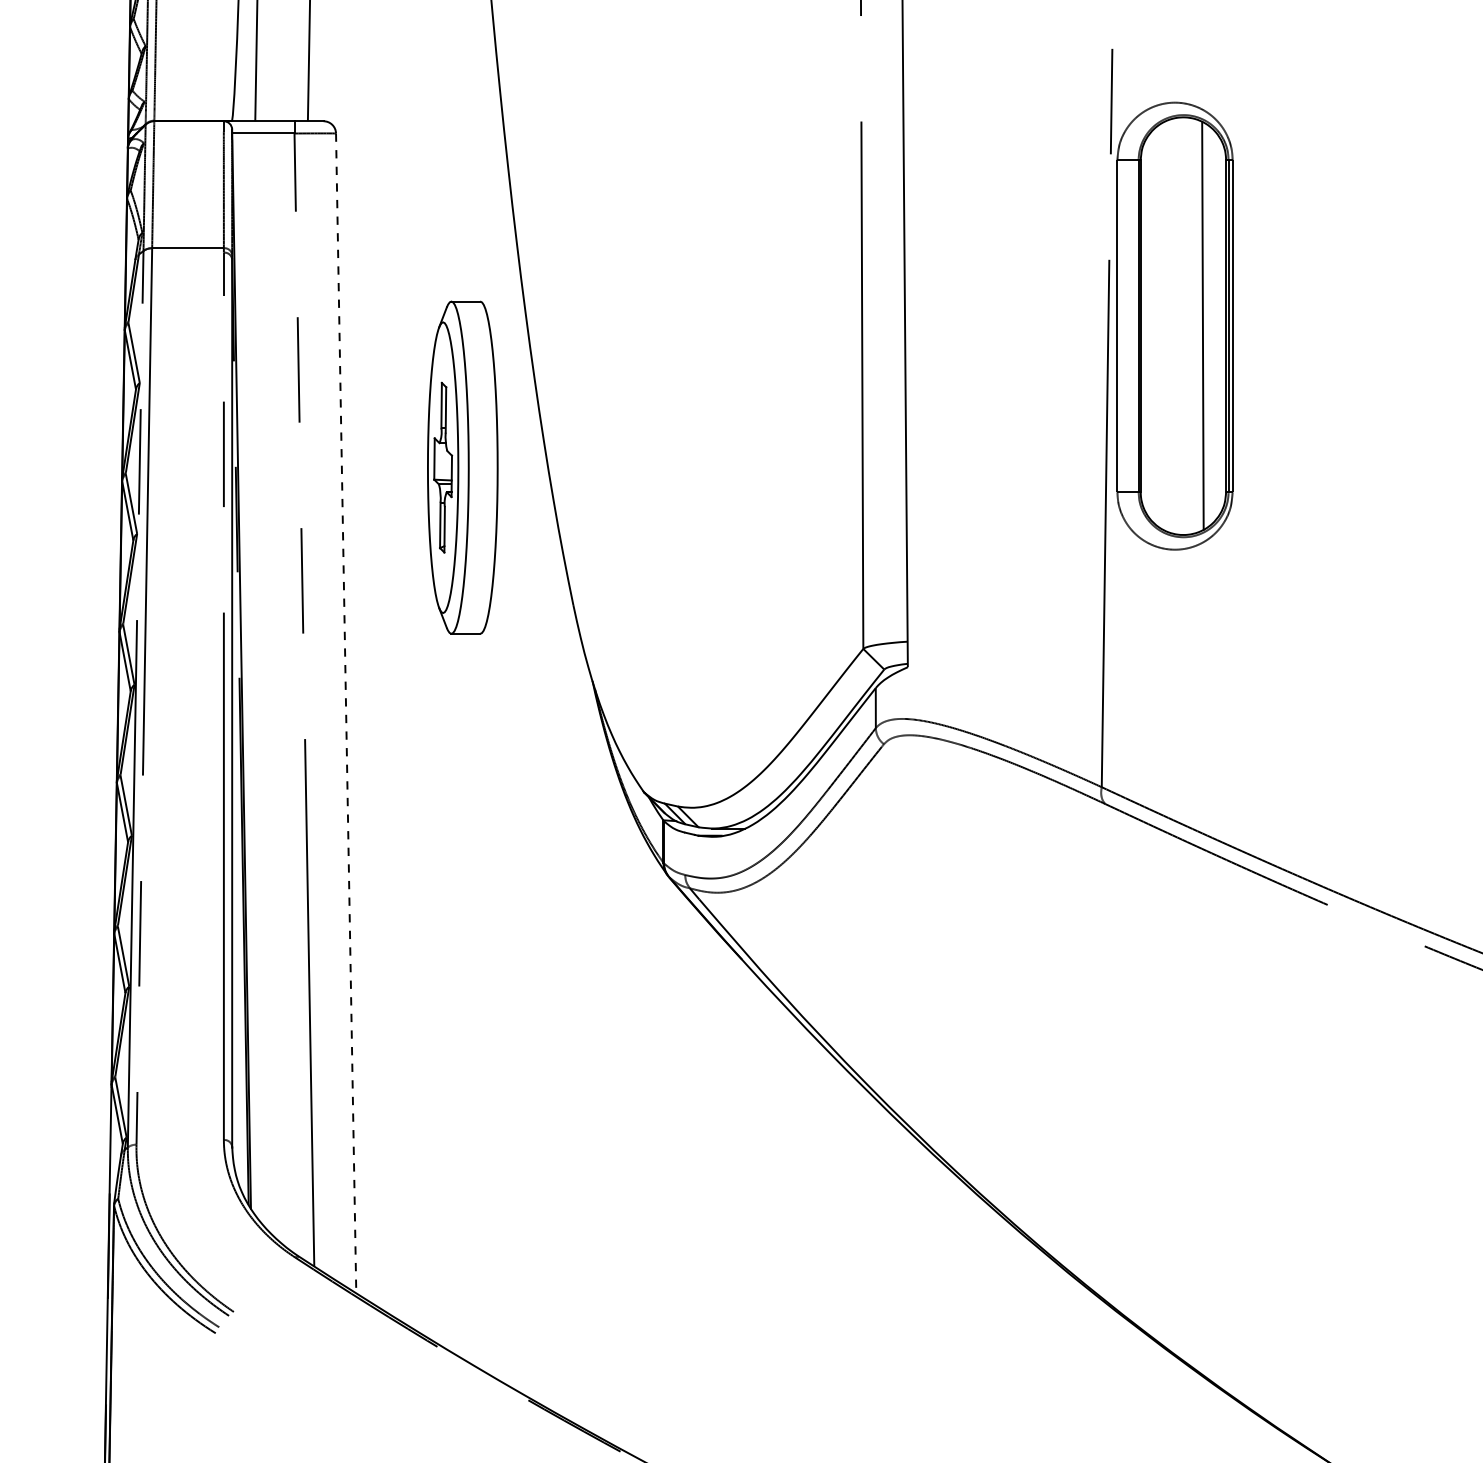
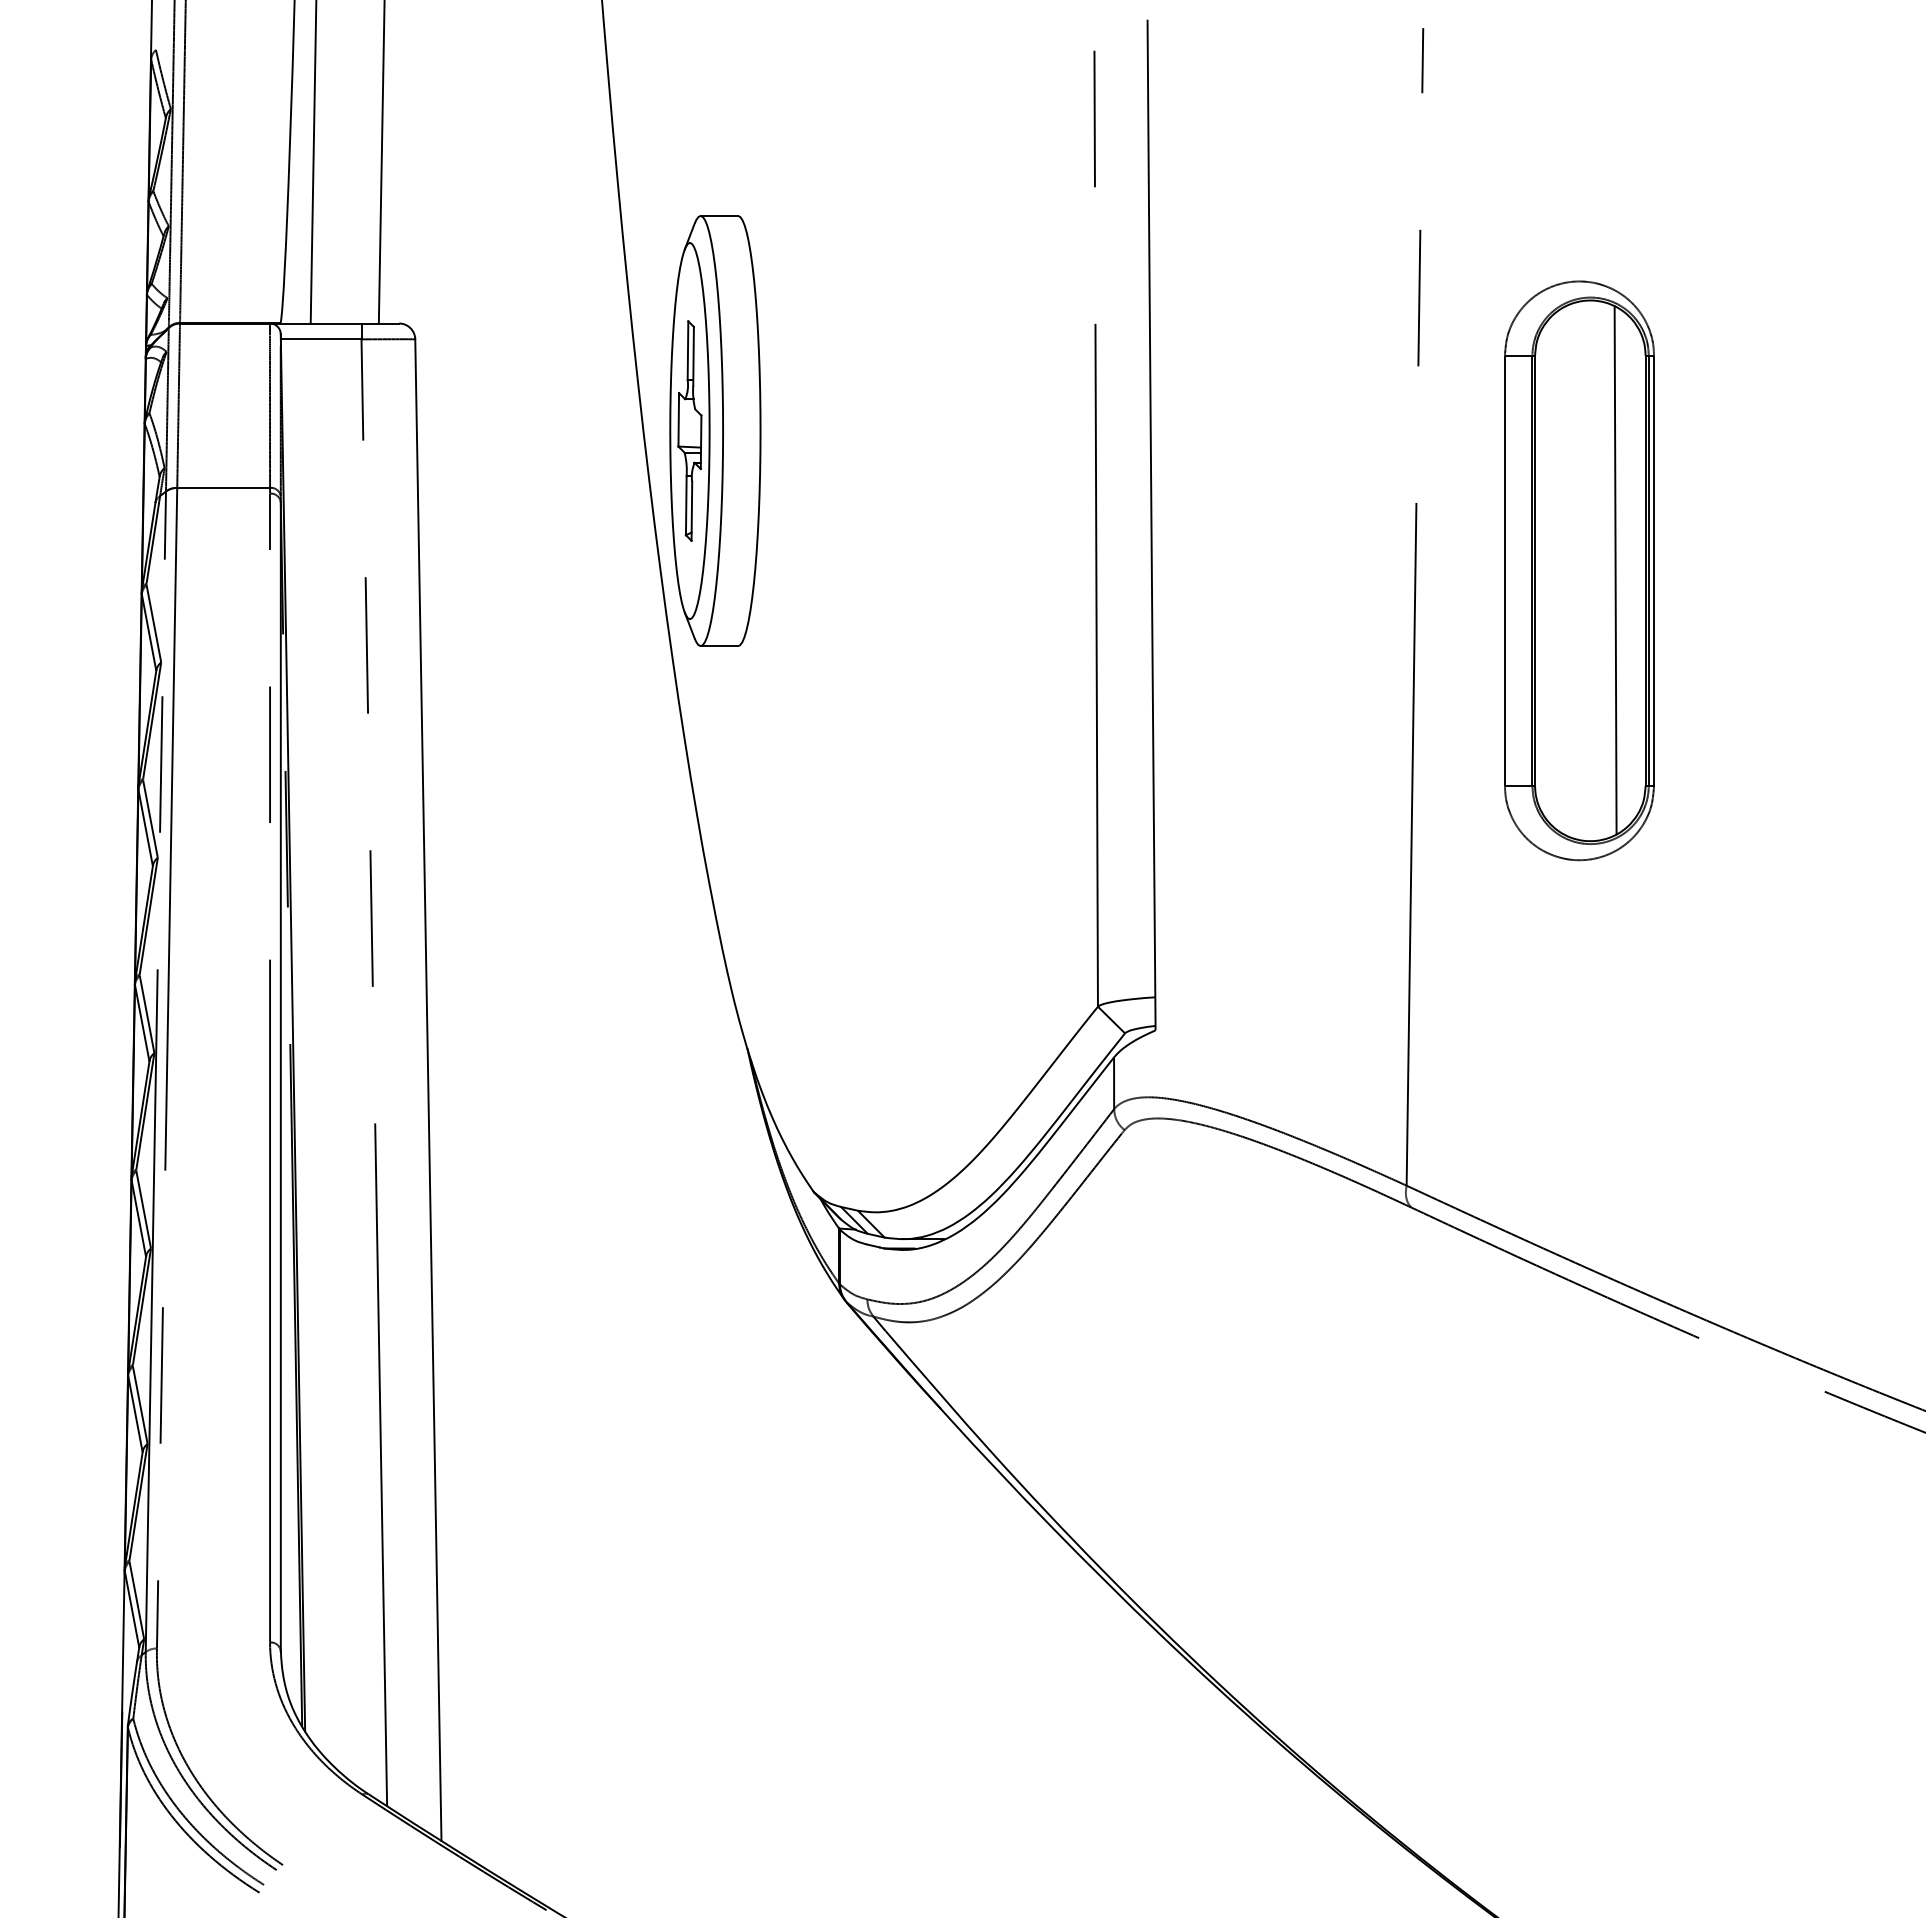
part: (1175, 325) -> (1579, 570), moved
part: (462, 467) -> (715, 430), moved
line: (346, 713) -> (428, 1090), dashed -> solid

